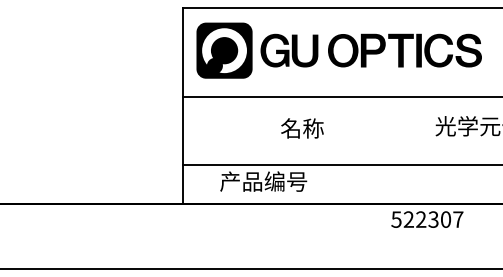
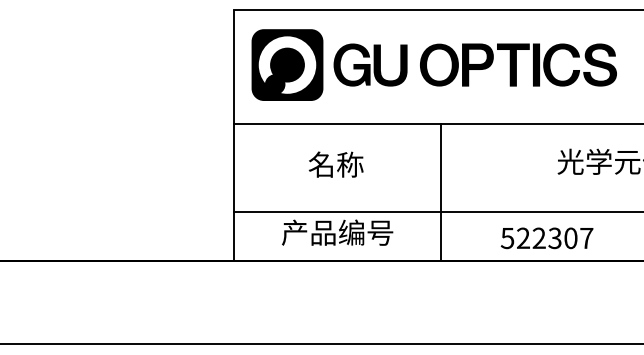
text: (301, 128) -> (335, 164), moved
line: (344, 150) -> (441, 192), added
text: (426, 219) -> (546, 238), moved

